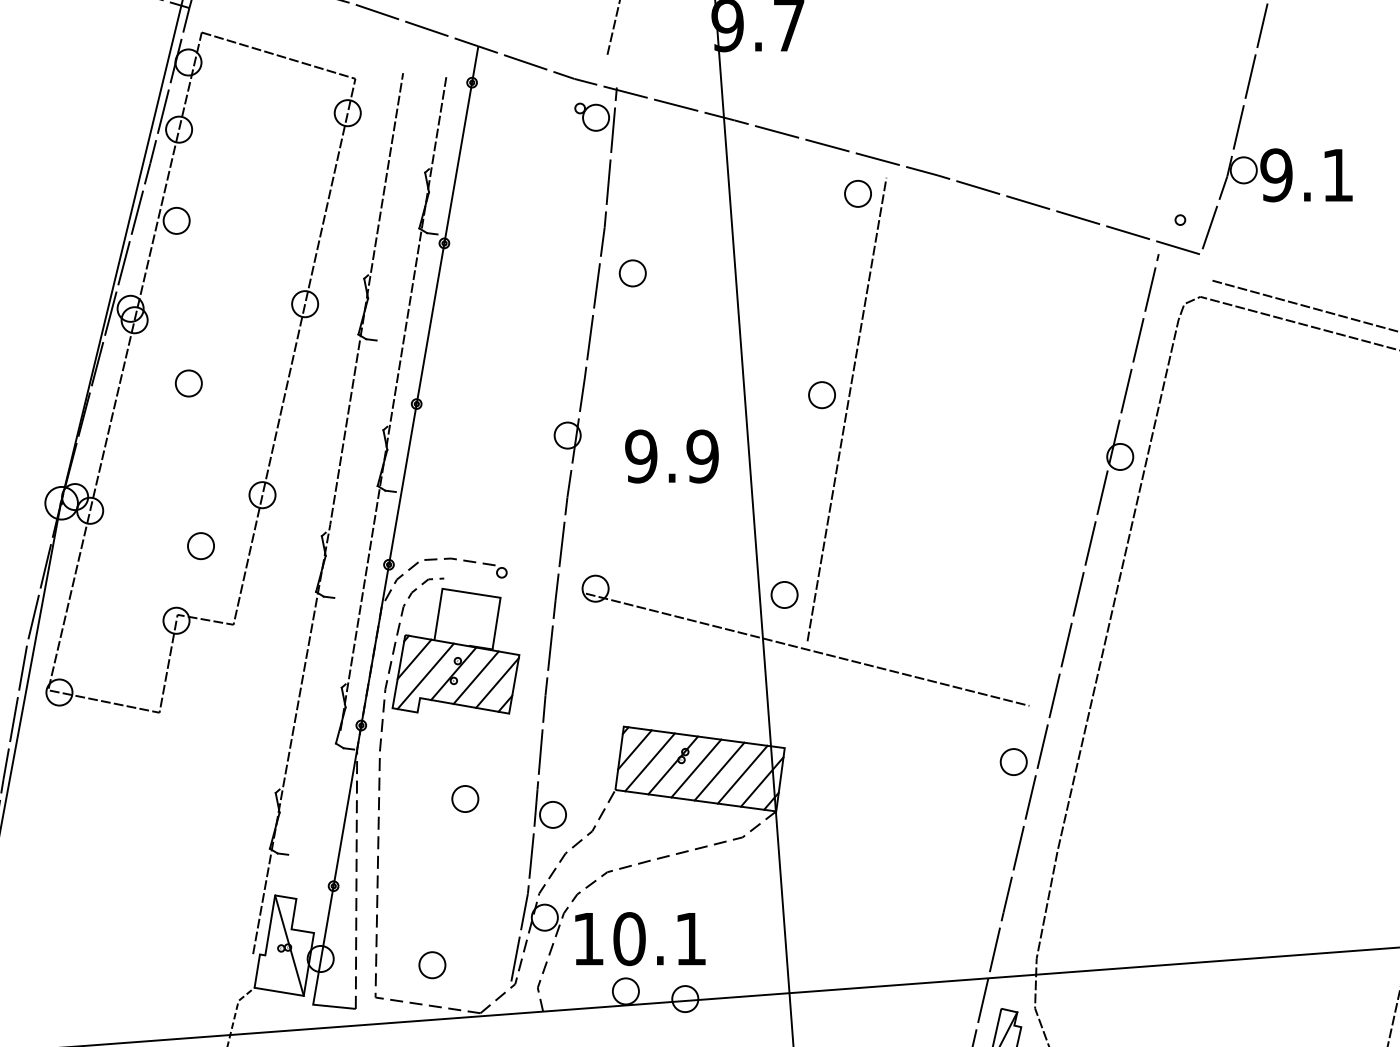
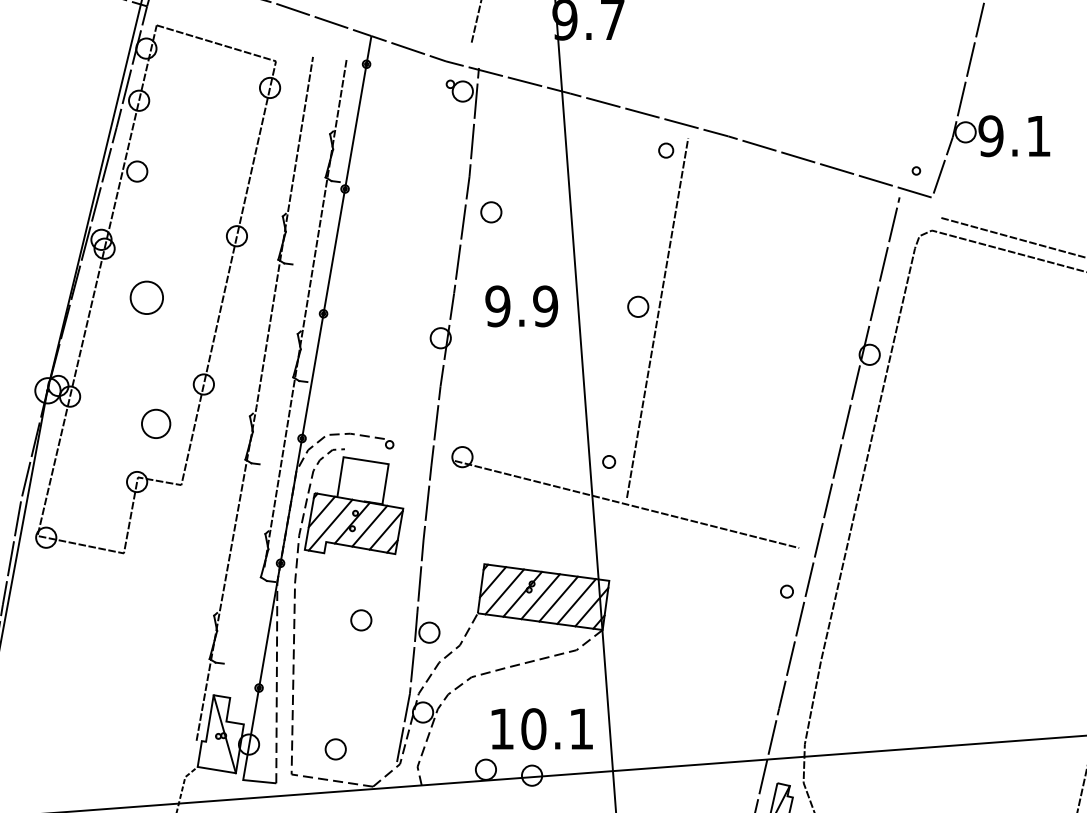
part: (857, 193) -> (665, 150), size x0.7
part: (188, 383) -> (146, 297), size x1.6
text: (671, 456) -> (521, 306), moved
part: (200, 546) -> (155, 424), size x1.4
part: (784, 594) -> (609, 461), size x0.6
part: (1013, 761) -> (786, 591), size x0.6
text: (640, 939) -> (542, 729), moved

